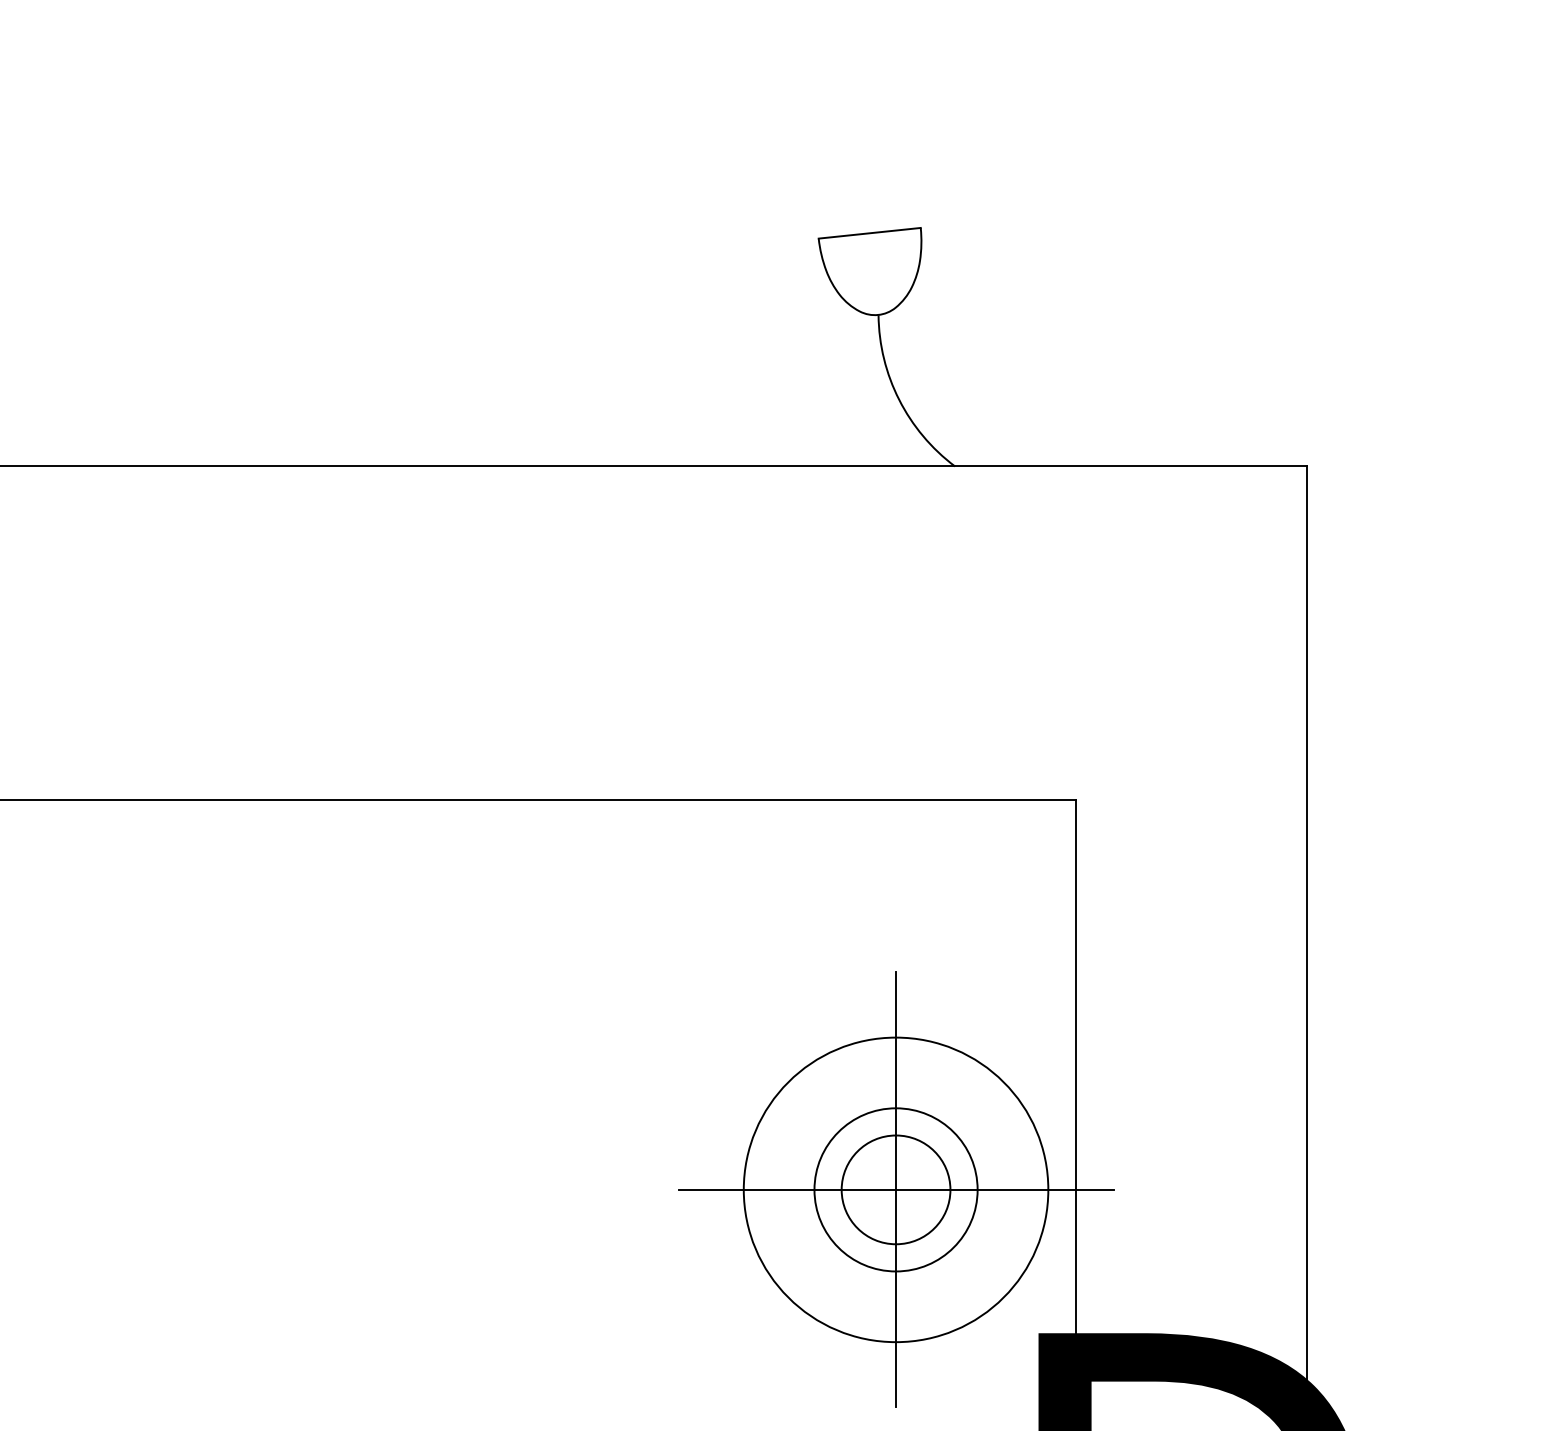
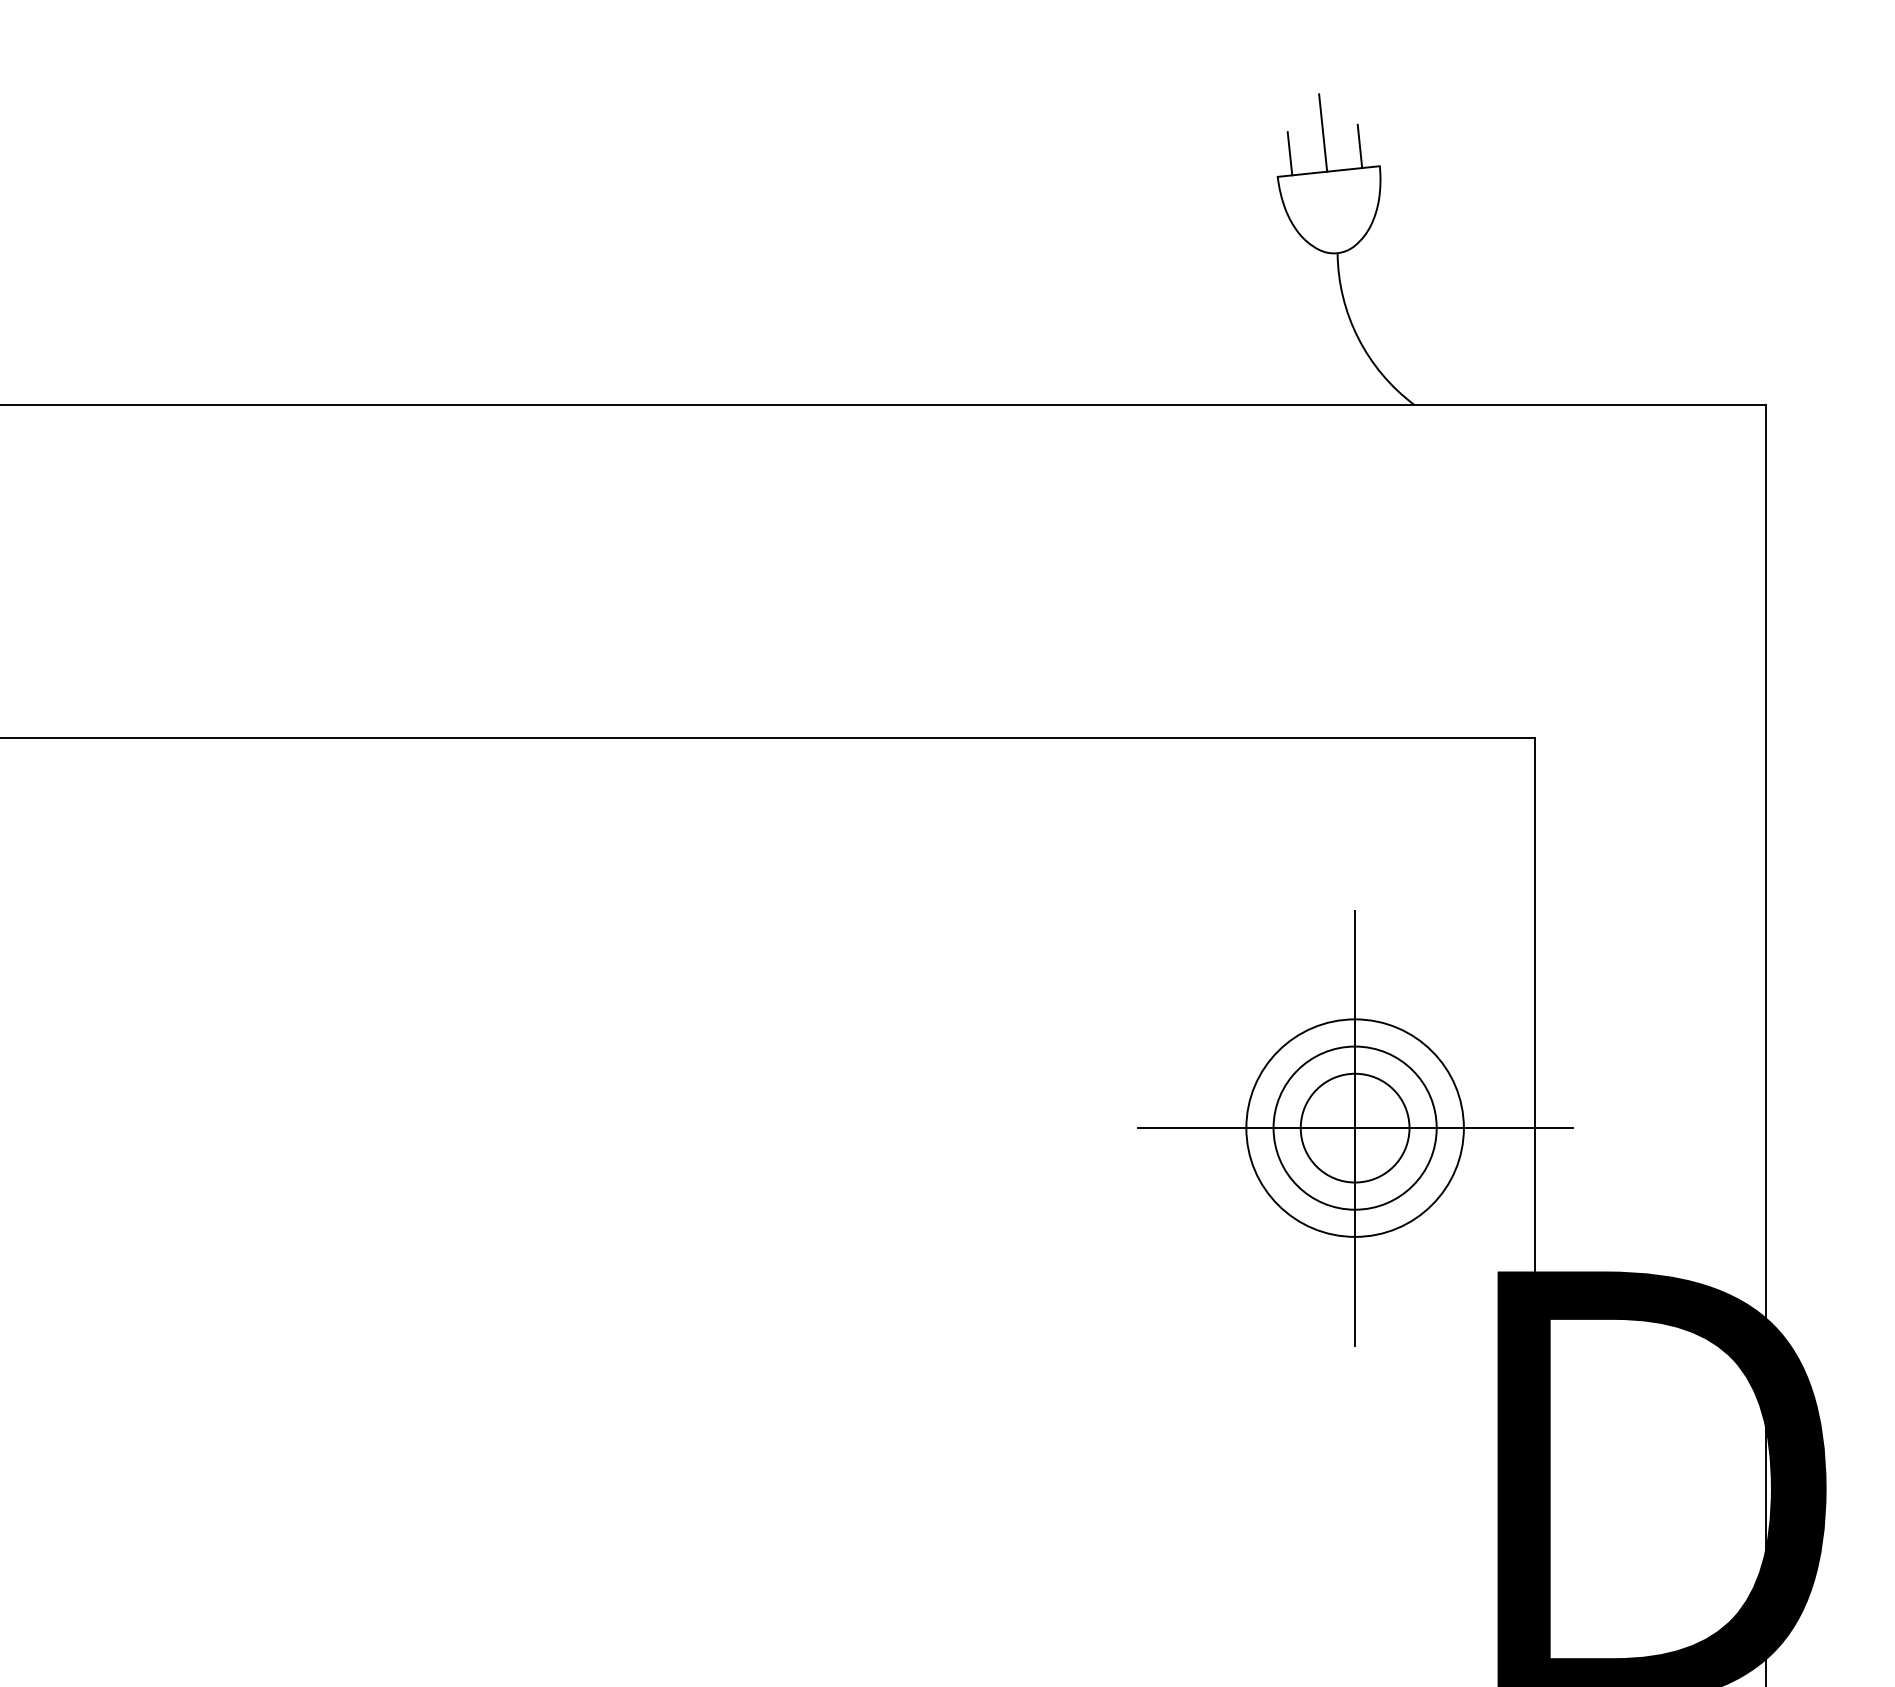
line: (864, 194) -> (1323, 132), added
line: (900, 208) -> (1359, 146), added
line: (830, 215) -> (1289, 153), added
circle: (895, 1189) -> (1354, 1127), size x0.71

